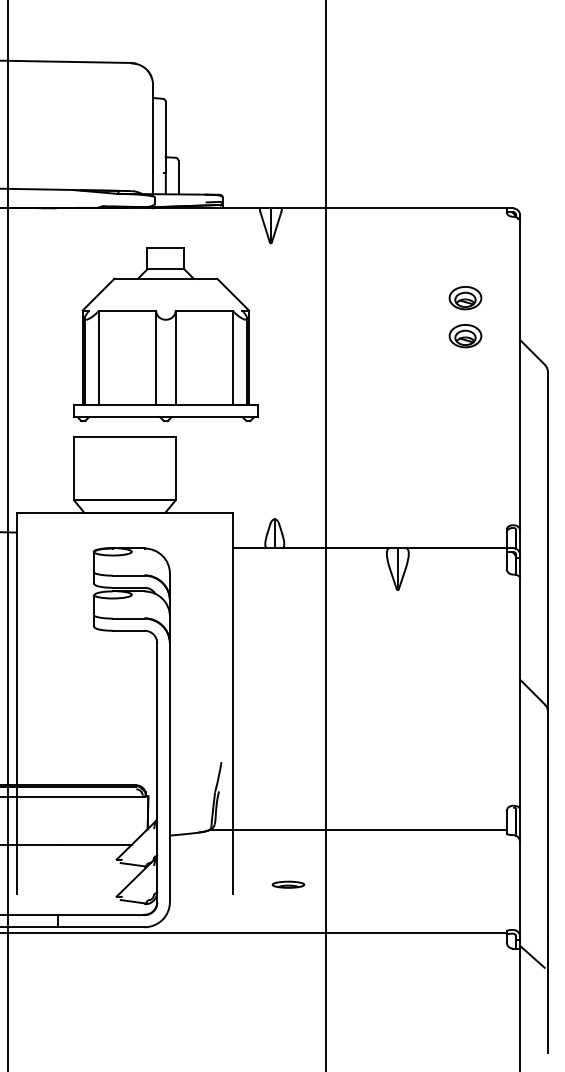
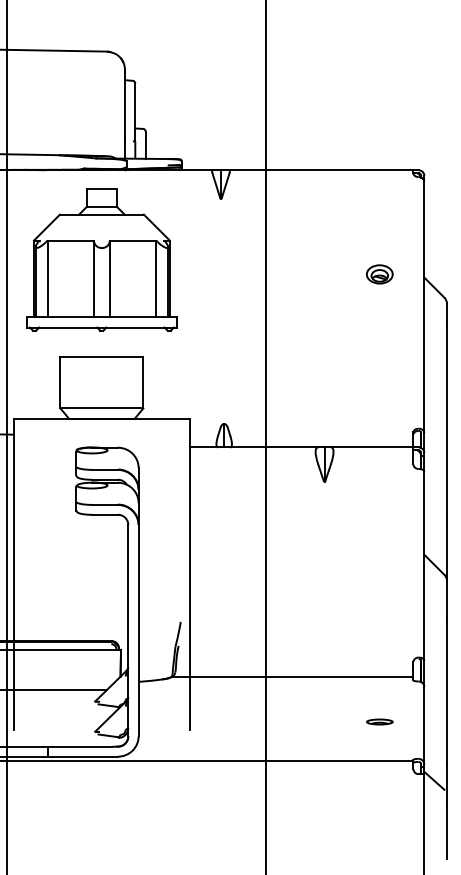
part: (465, 298) -> (379, 243), removed
part: (165, 334) -> (101, 260), moved
part: (288, 884) -> (379, 721), moved

